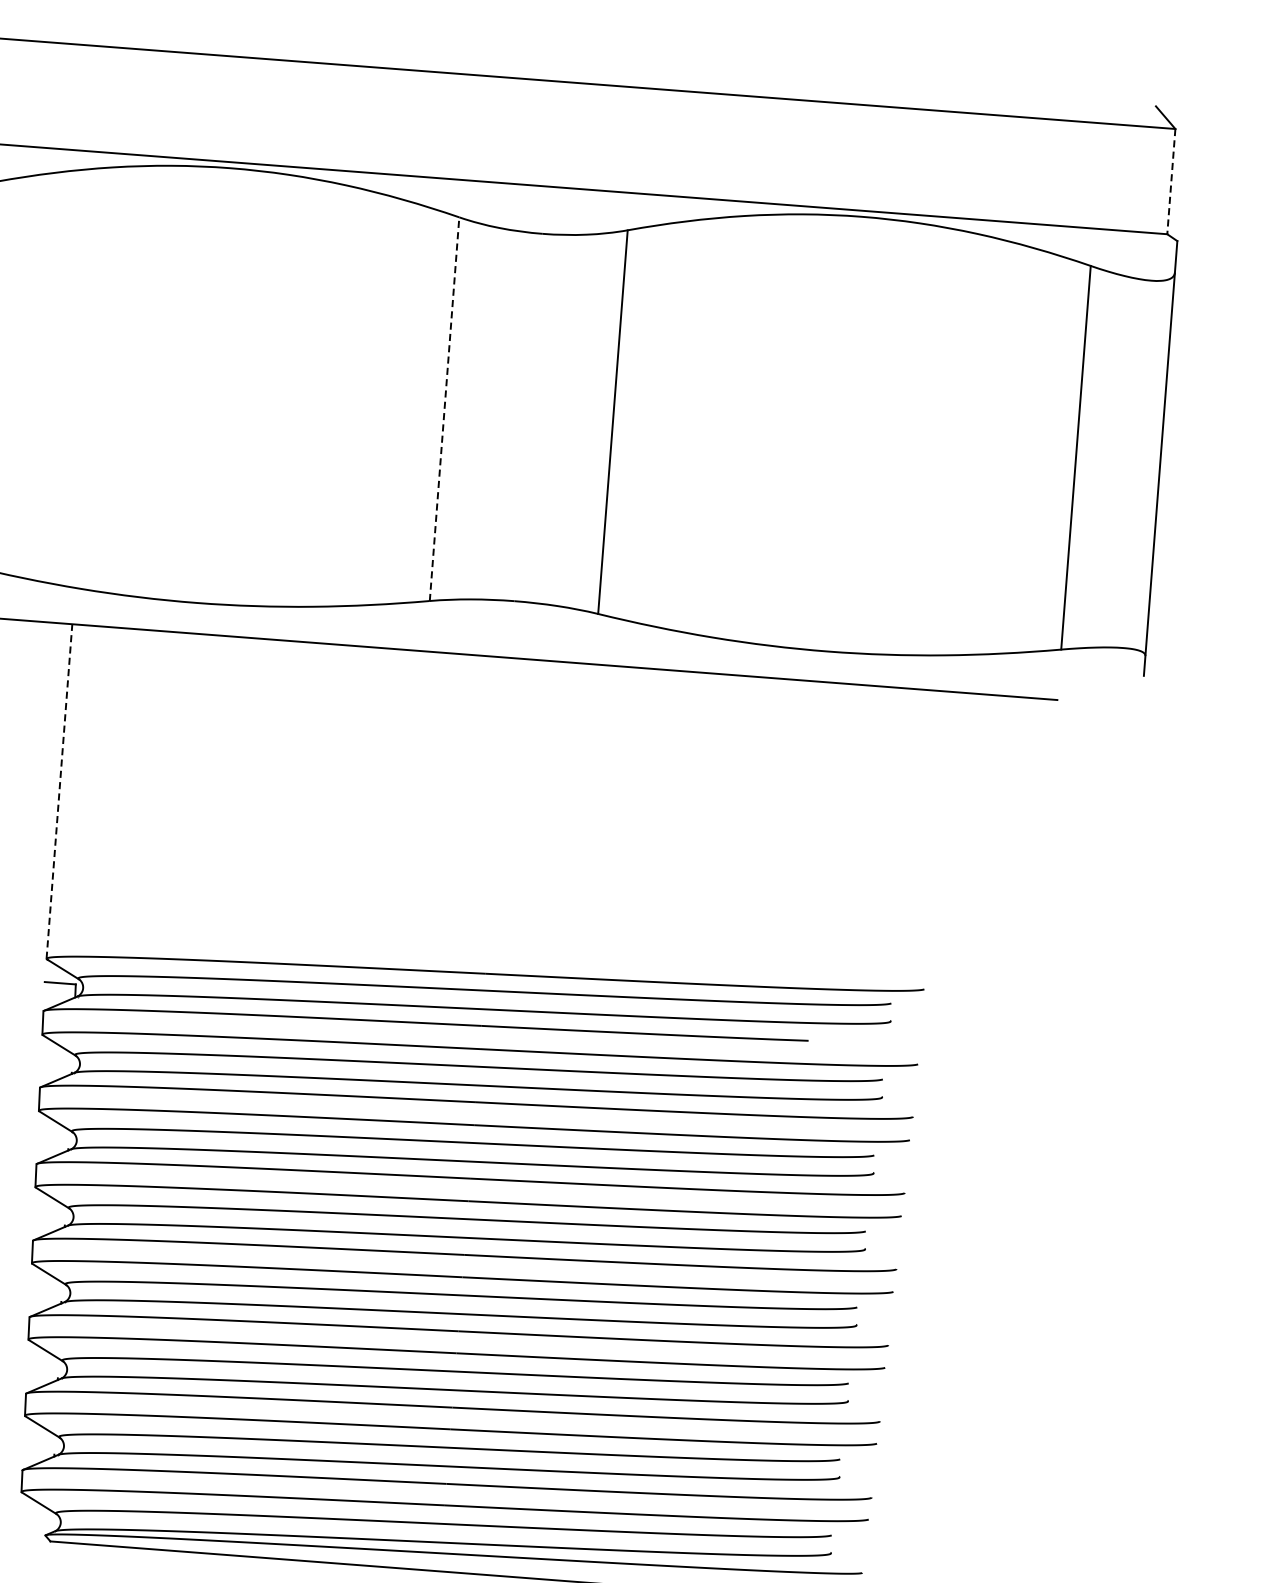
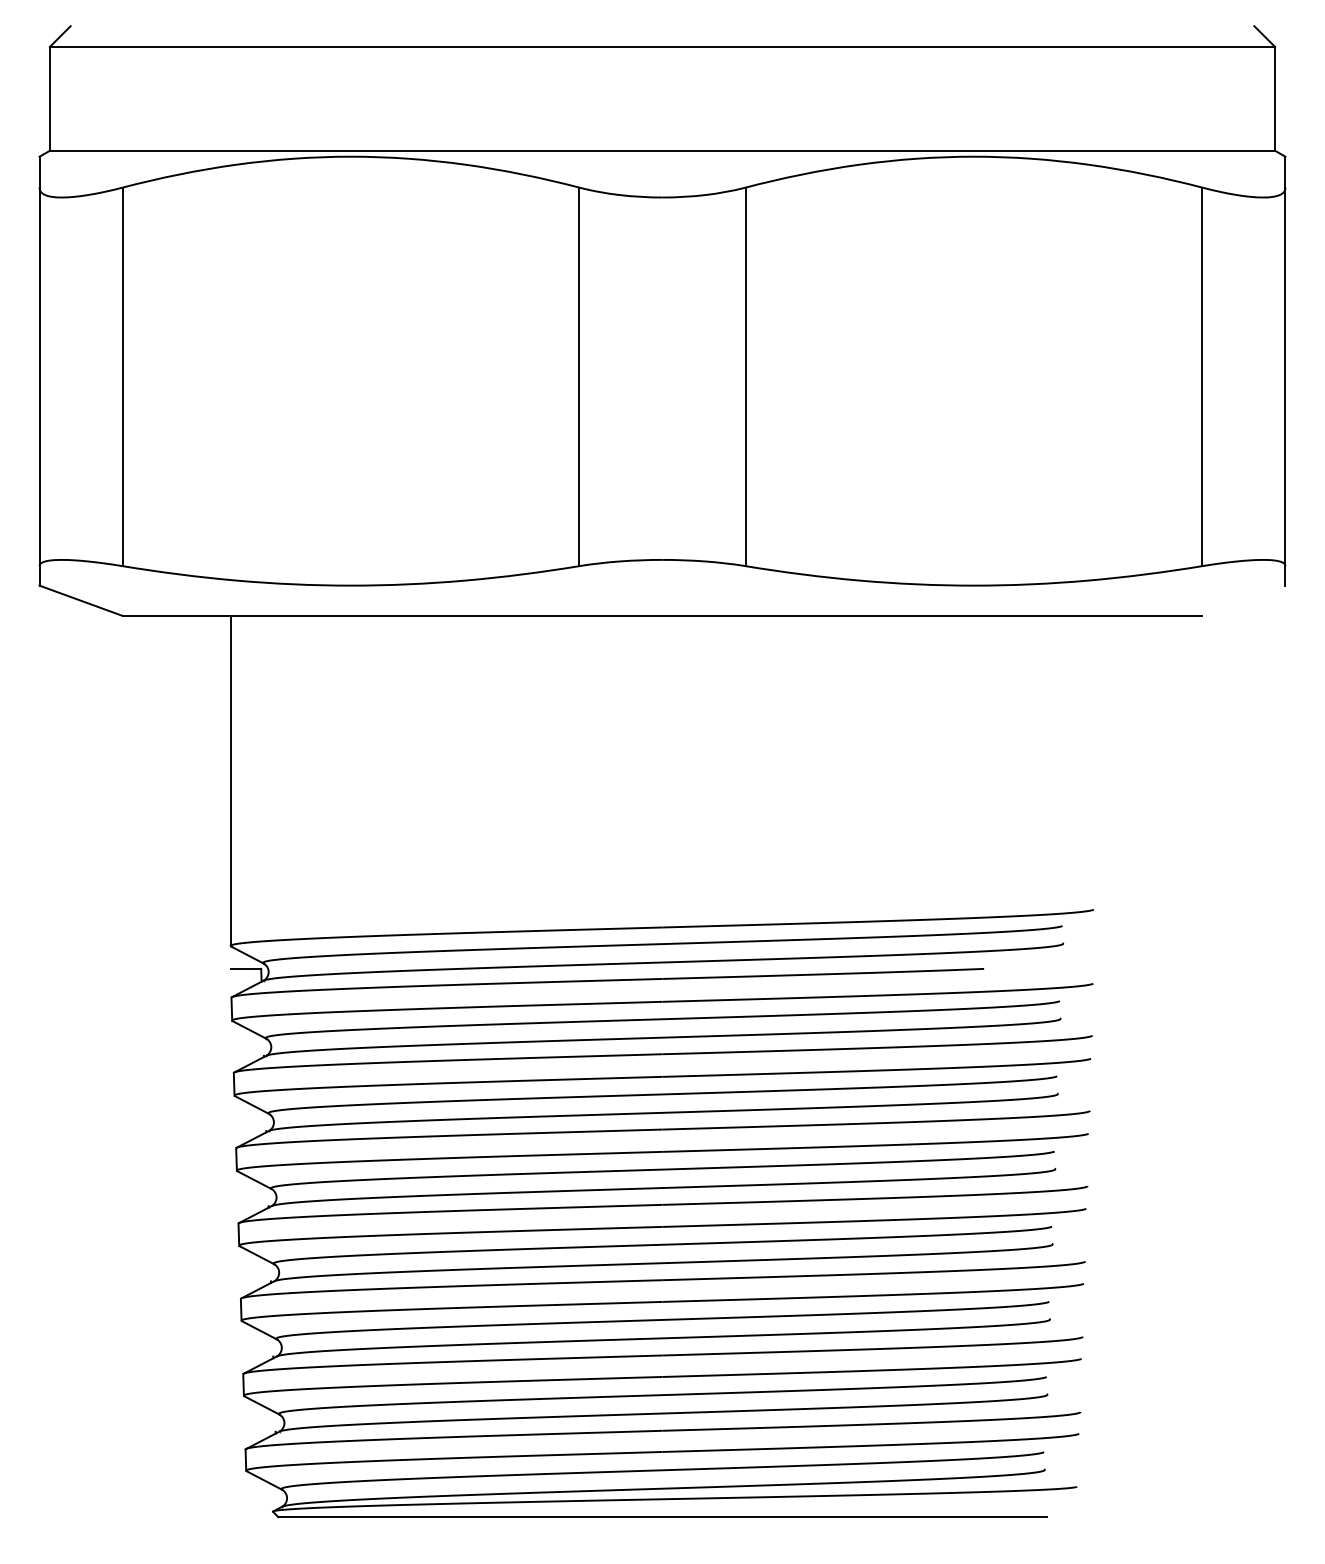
line: (1171, 181) -> (1275, 98), dashed -> solid
line: (444, 408) -> (579, 376), dashed -> solid
line: (59, 791) -> (230, 780), dashed -> solid

